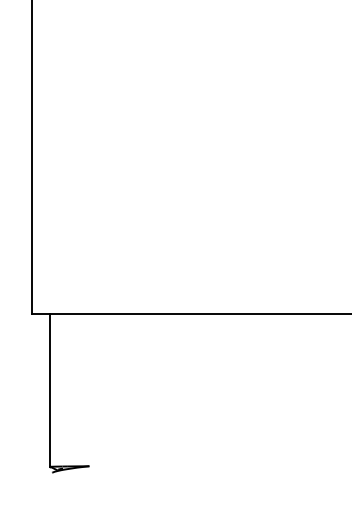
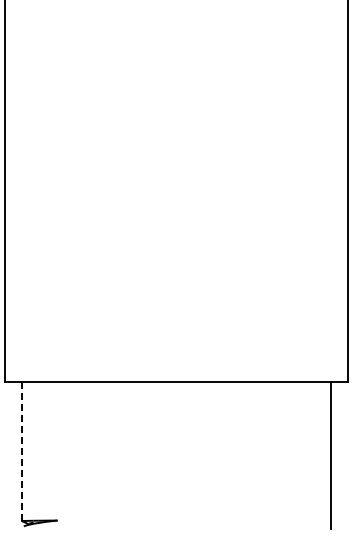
line: (50, 391) -> (22, 452), solid -> dashed

